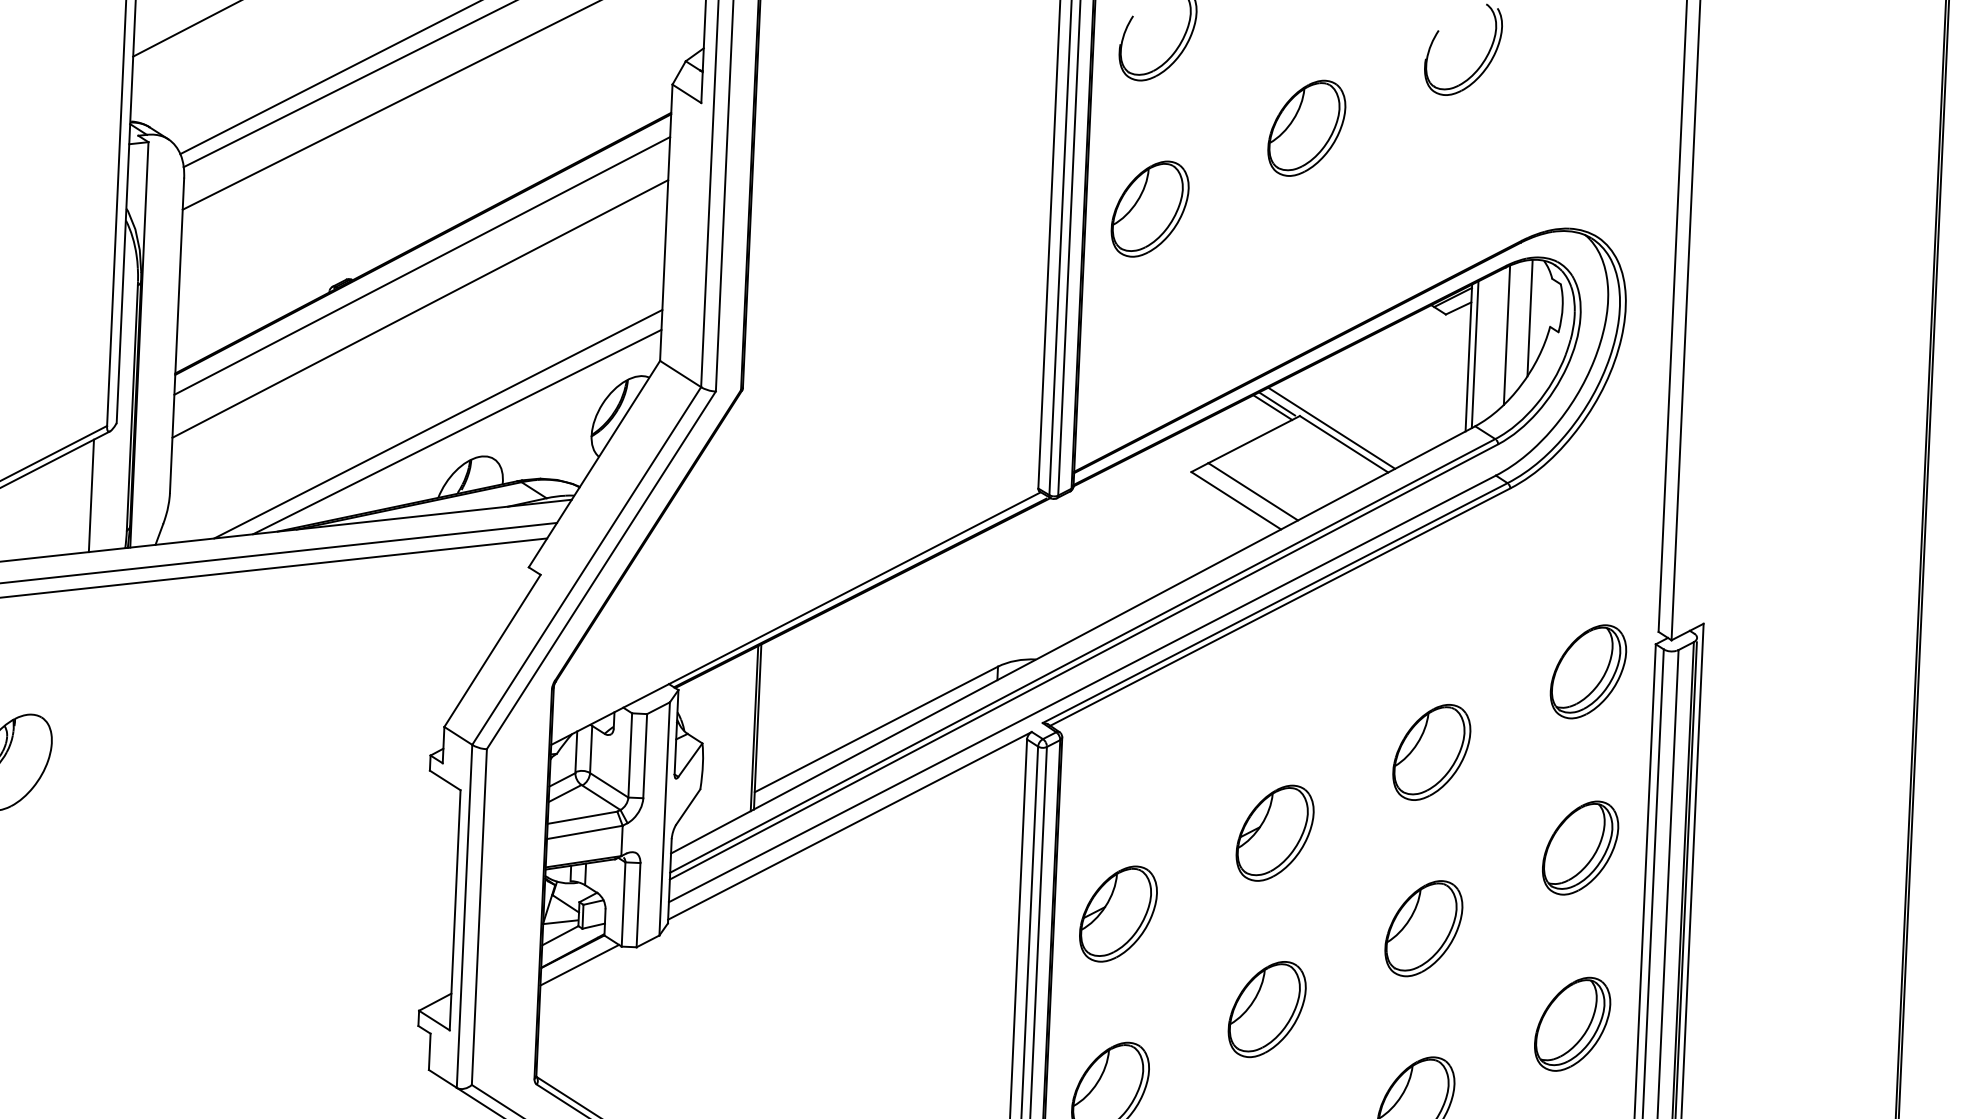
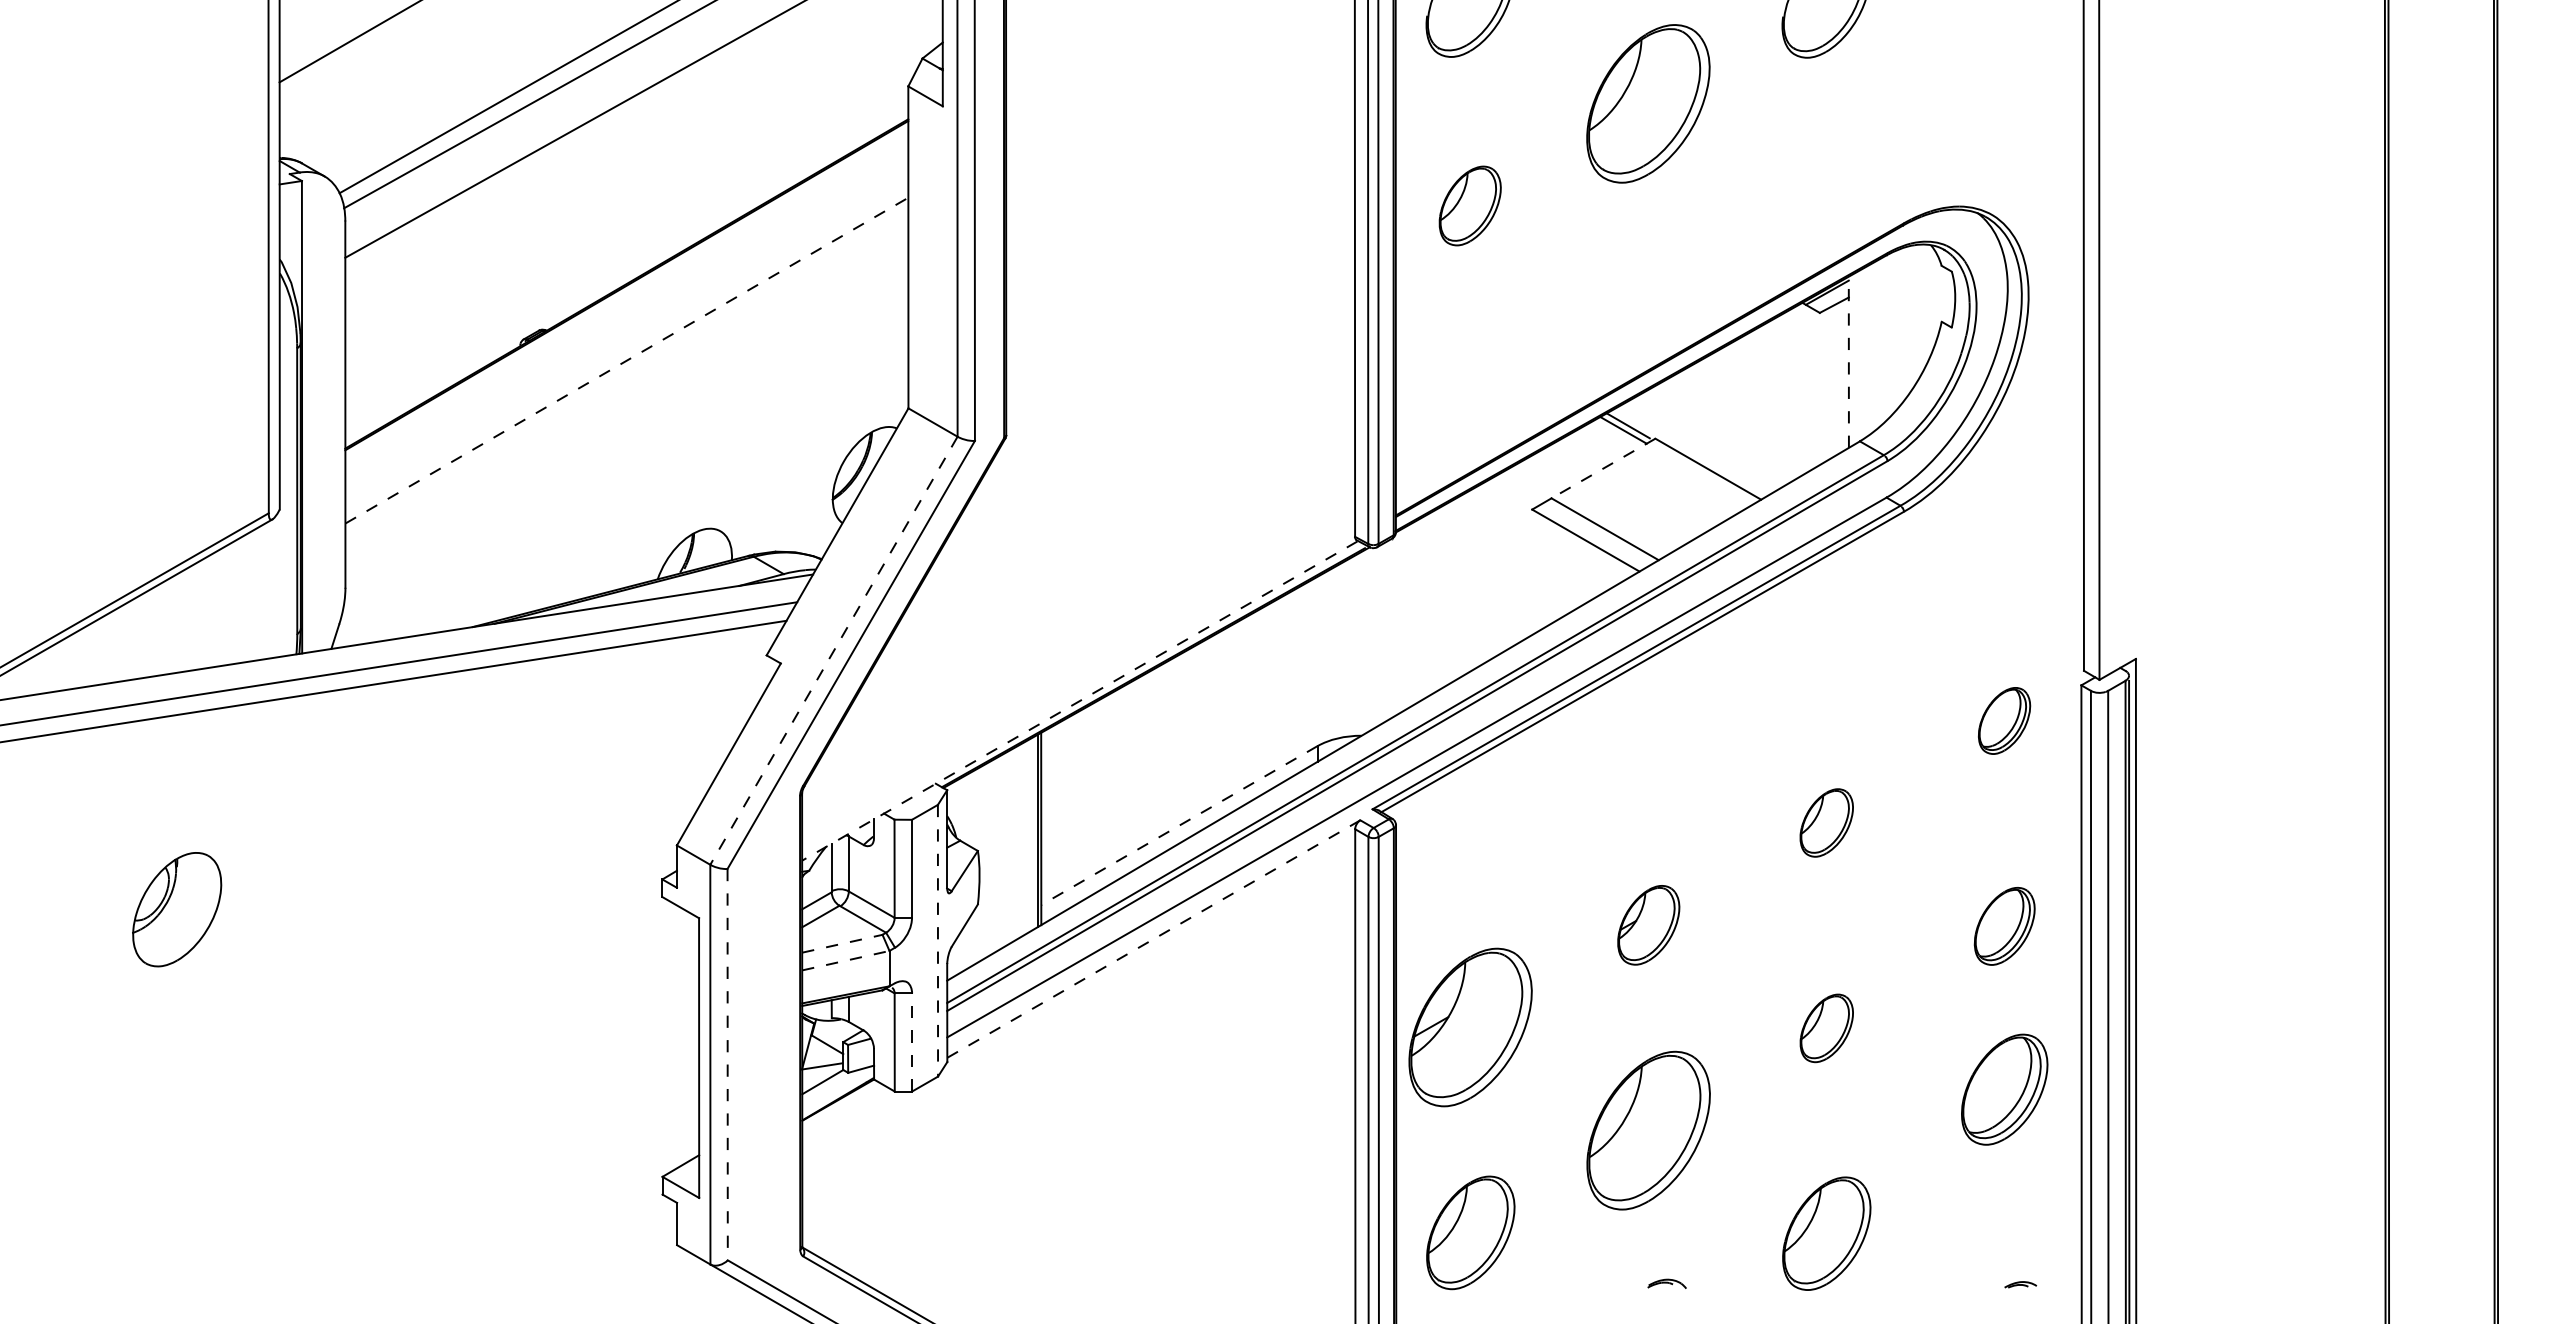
part: (1306, 128) -> (1647, 103), size x1.4
part: (1149, 208) -> (1469, 205), size x0.7
line: (421, 265) -> (626, 310), removed
line: (420, 308) -> (627, 360), solid -> dashed
line: (1529, 317) -> (1917, 312), removed
line: (1506, 334) -> (1891, 333), removed
line: (1475, 354) -> (1856, 357), removed
line: (1468, 358) -> (1848, 362), solid -> dashed
line: (437, 424) -> (653, 493), removed
line: (1331, 428) -> (1692, 451), removed
line: (457, 431) -> (676, 501), removed
line: (1254, 439) -> (1603, 468), solid -> dashed
line: (91, 495) -> (254, 594), removed
line: (586, 566) -> (833, 651), solid -> dashed
line: (795, 619) -> (1079, 701), solid -> dashed
part: (1588, 671) -> (2004, 720), size x0.6
line: (876, 729) -> (1179, 825), solid -> dashed
part: (1431, 752) -> (1826, 822), size x0.6
line: (582, 817) -> (842, 943), solid -> dashed
line: (664, 818) -> (937, 940), solid -> dashed
line: (850, 825) -> (1154, 938), solid -> dashed
line: (584, 832) -> (845, 960), solid -> dashed
part: (1274, 833) -> (1648, 925), size x0.7
part: (1580, 848) -> (2004, 926), size x0.7
line: (638, 904) -> (912, 1041), solid -> dashed
part: (1118, 914) -> (1470, 1027), size x1.4
line: (479, 916) -> (727, 1064), solid -> dashed
part: (1423, 928) -> (1826, 1028), size x0.6
line: (579, 965) -> (846, 1115), removed
part: (1266, 1009) -> (1648, 1130), size x1.4
part: (1572, 1024) -> (2004, 1089), moved

